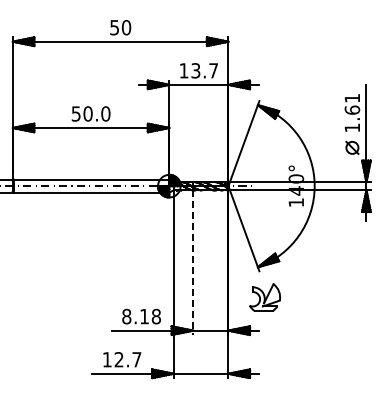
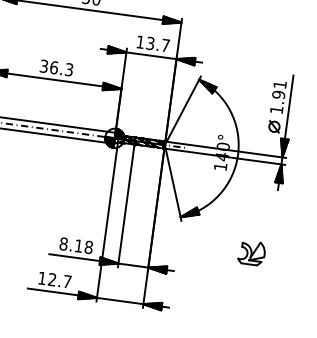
text: (352, 109) -> (278, 94), 1.61 -> 1.91
text: (91, 113) -> (57, 67), 50.0 -> 36.3
line: (193, 263) -> (126, 206), dashed -> solid
part: (264, 297) -> (251, 252), moved

